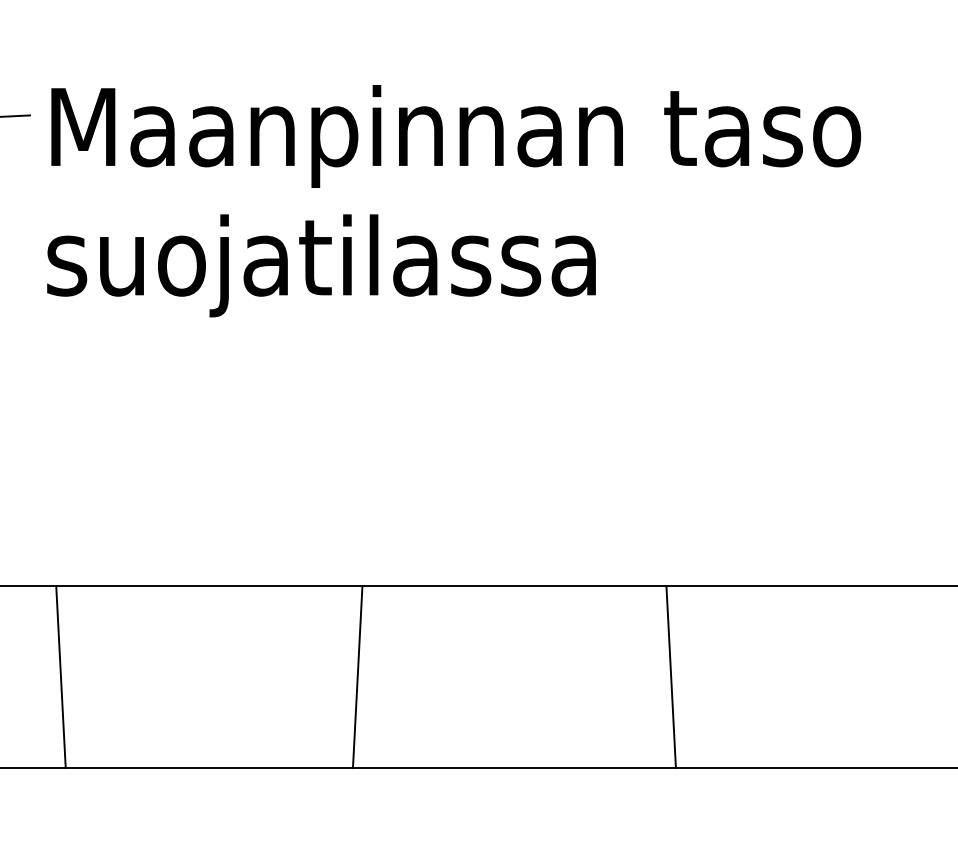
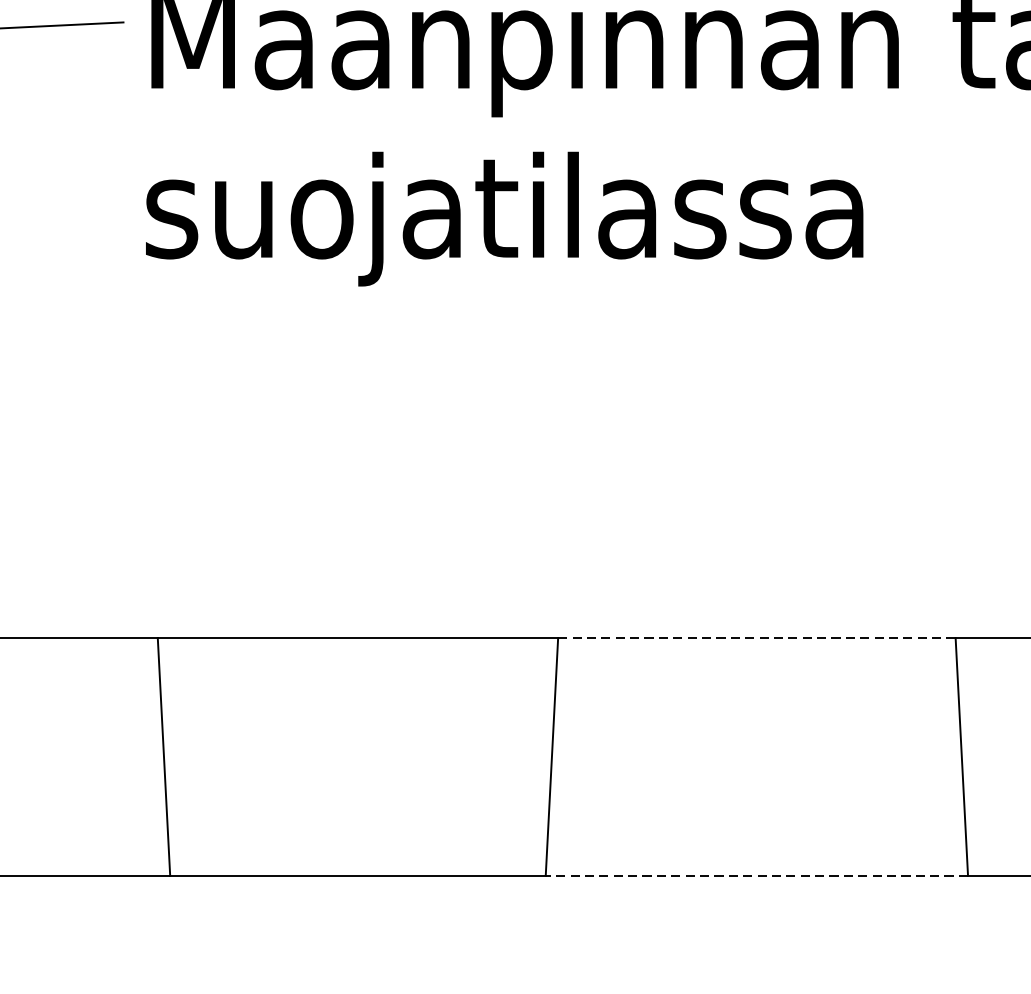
line: (514, 586) -> (756, 638), solid -> dashed
line: (513, 768) -> (755, 876), solid -> dashed

